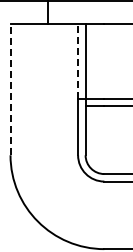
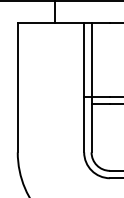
line: (78, 61) -> (84, 60), dashed -> solid
line: (10, 89) -> (17, 87), dashed -> solid

